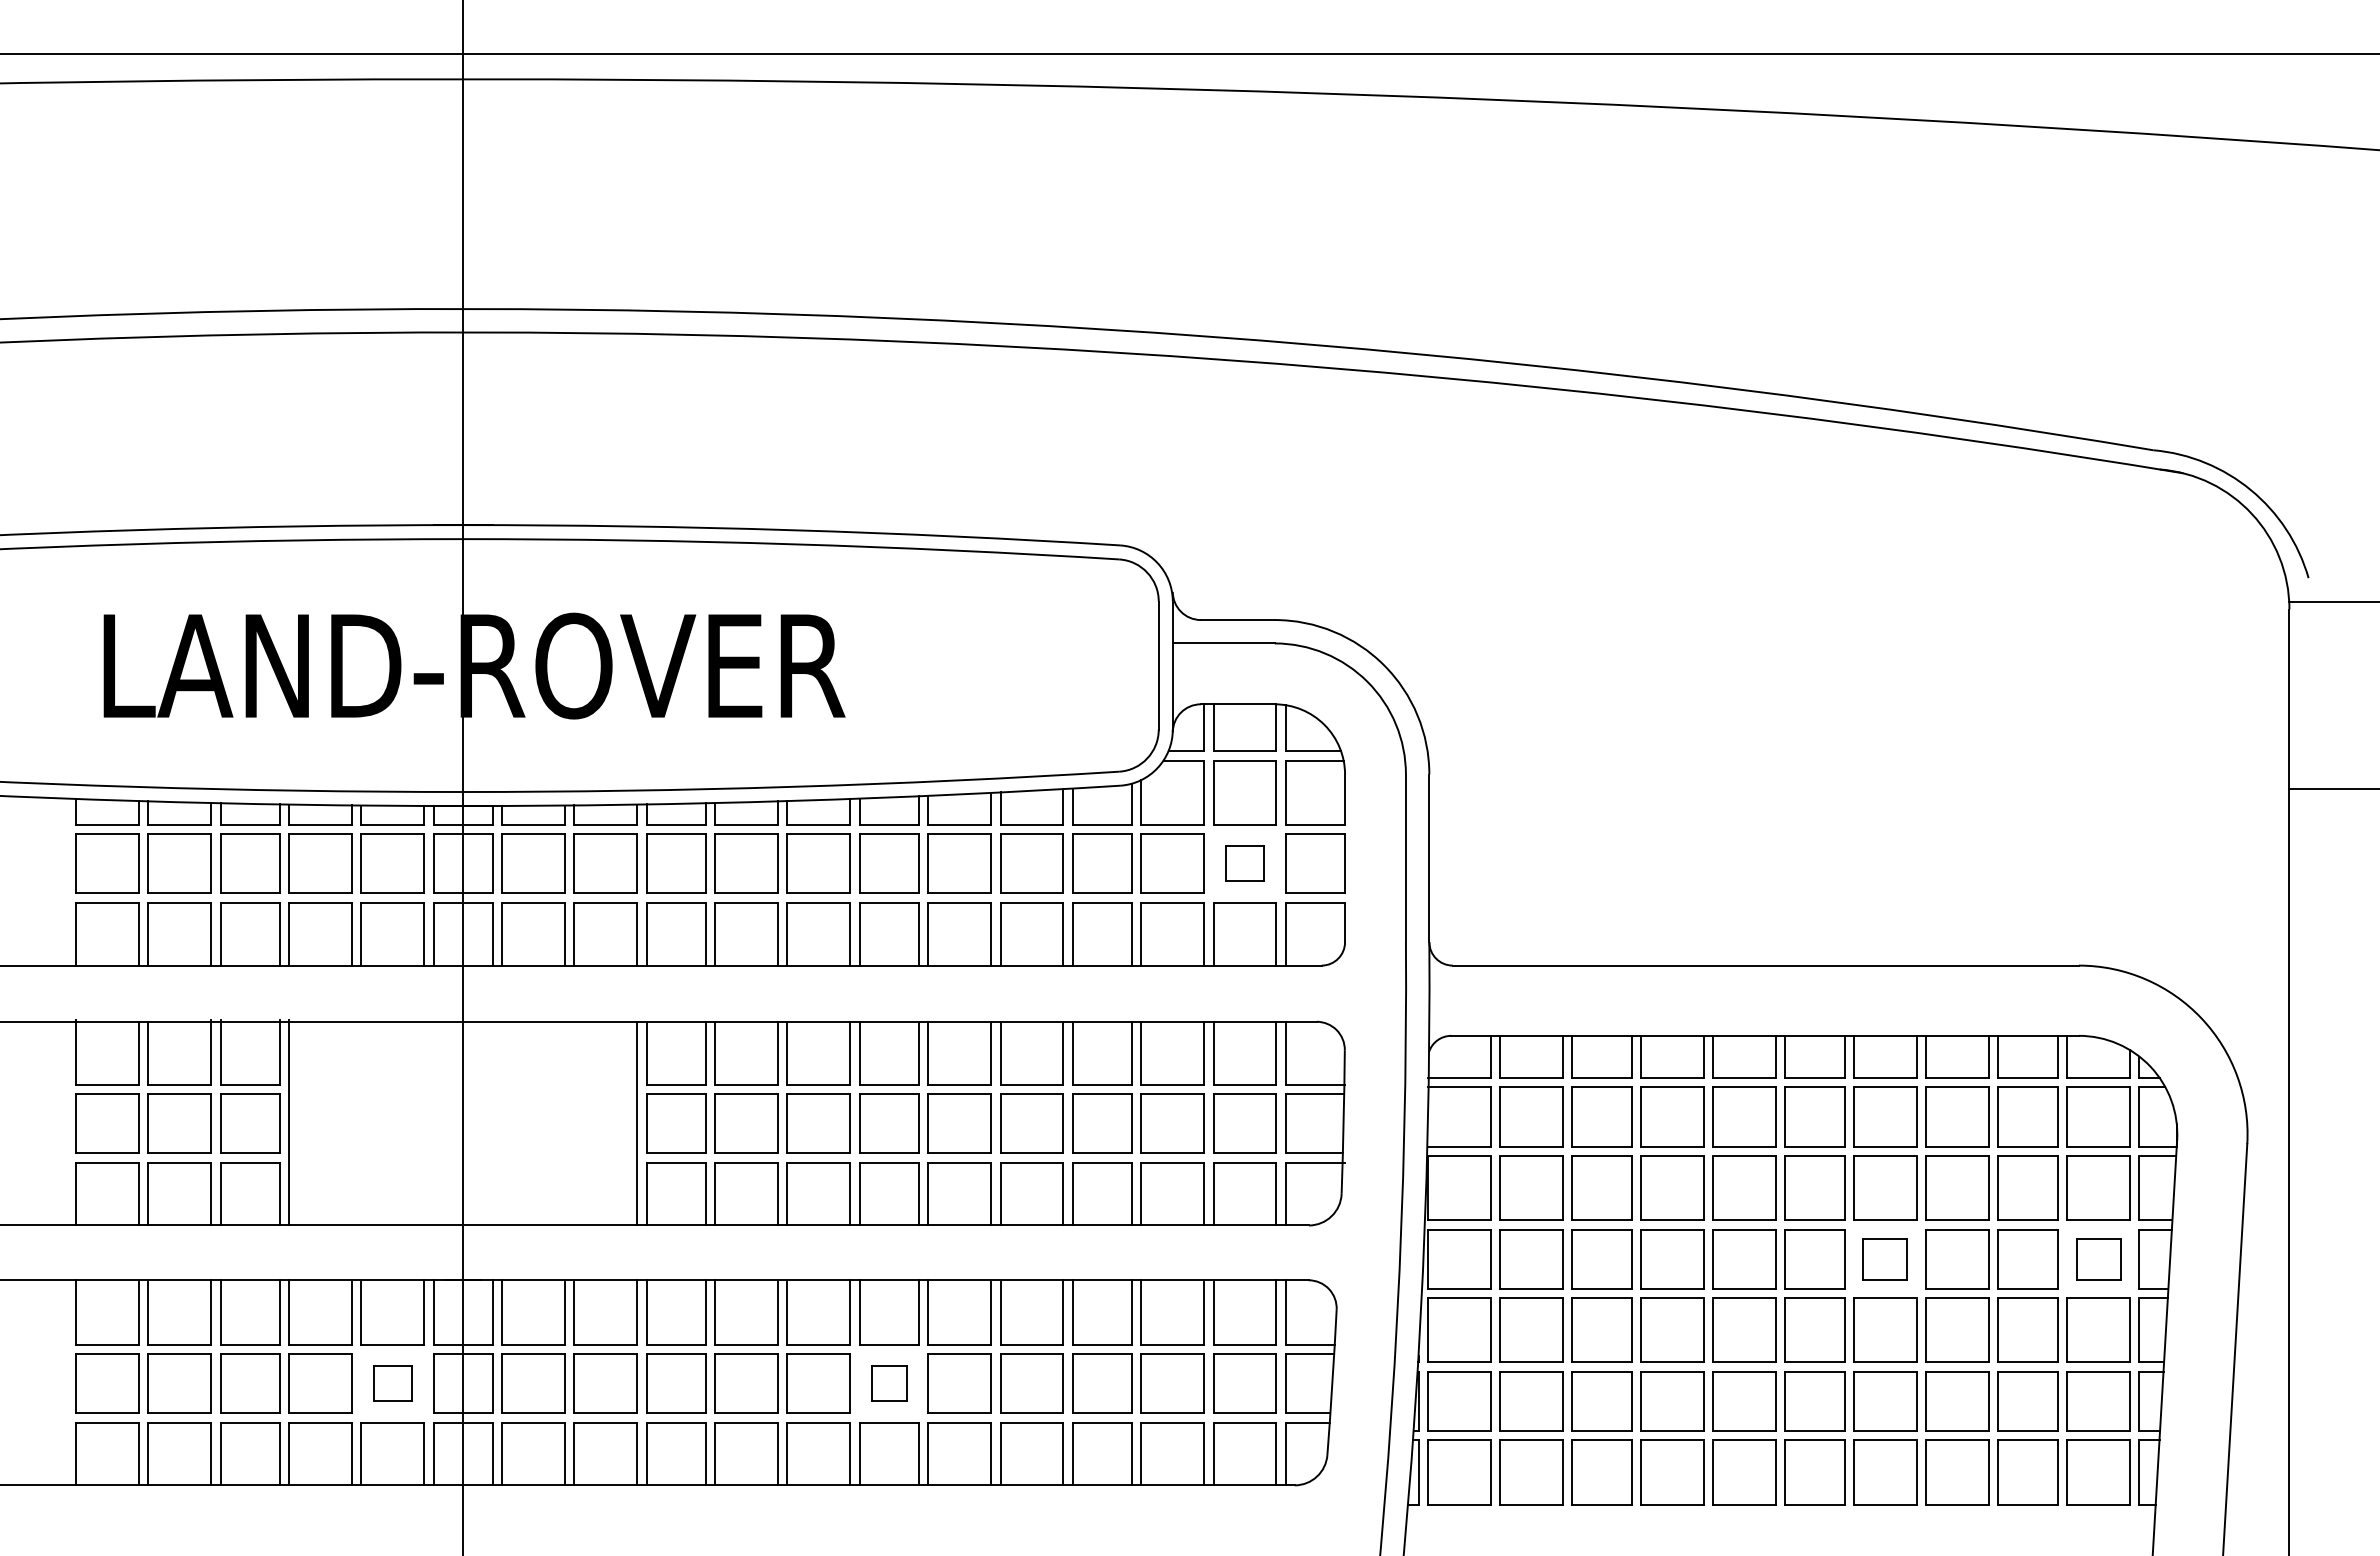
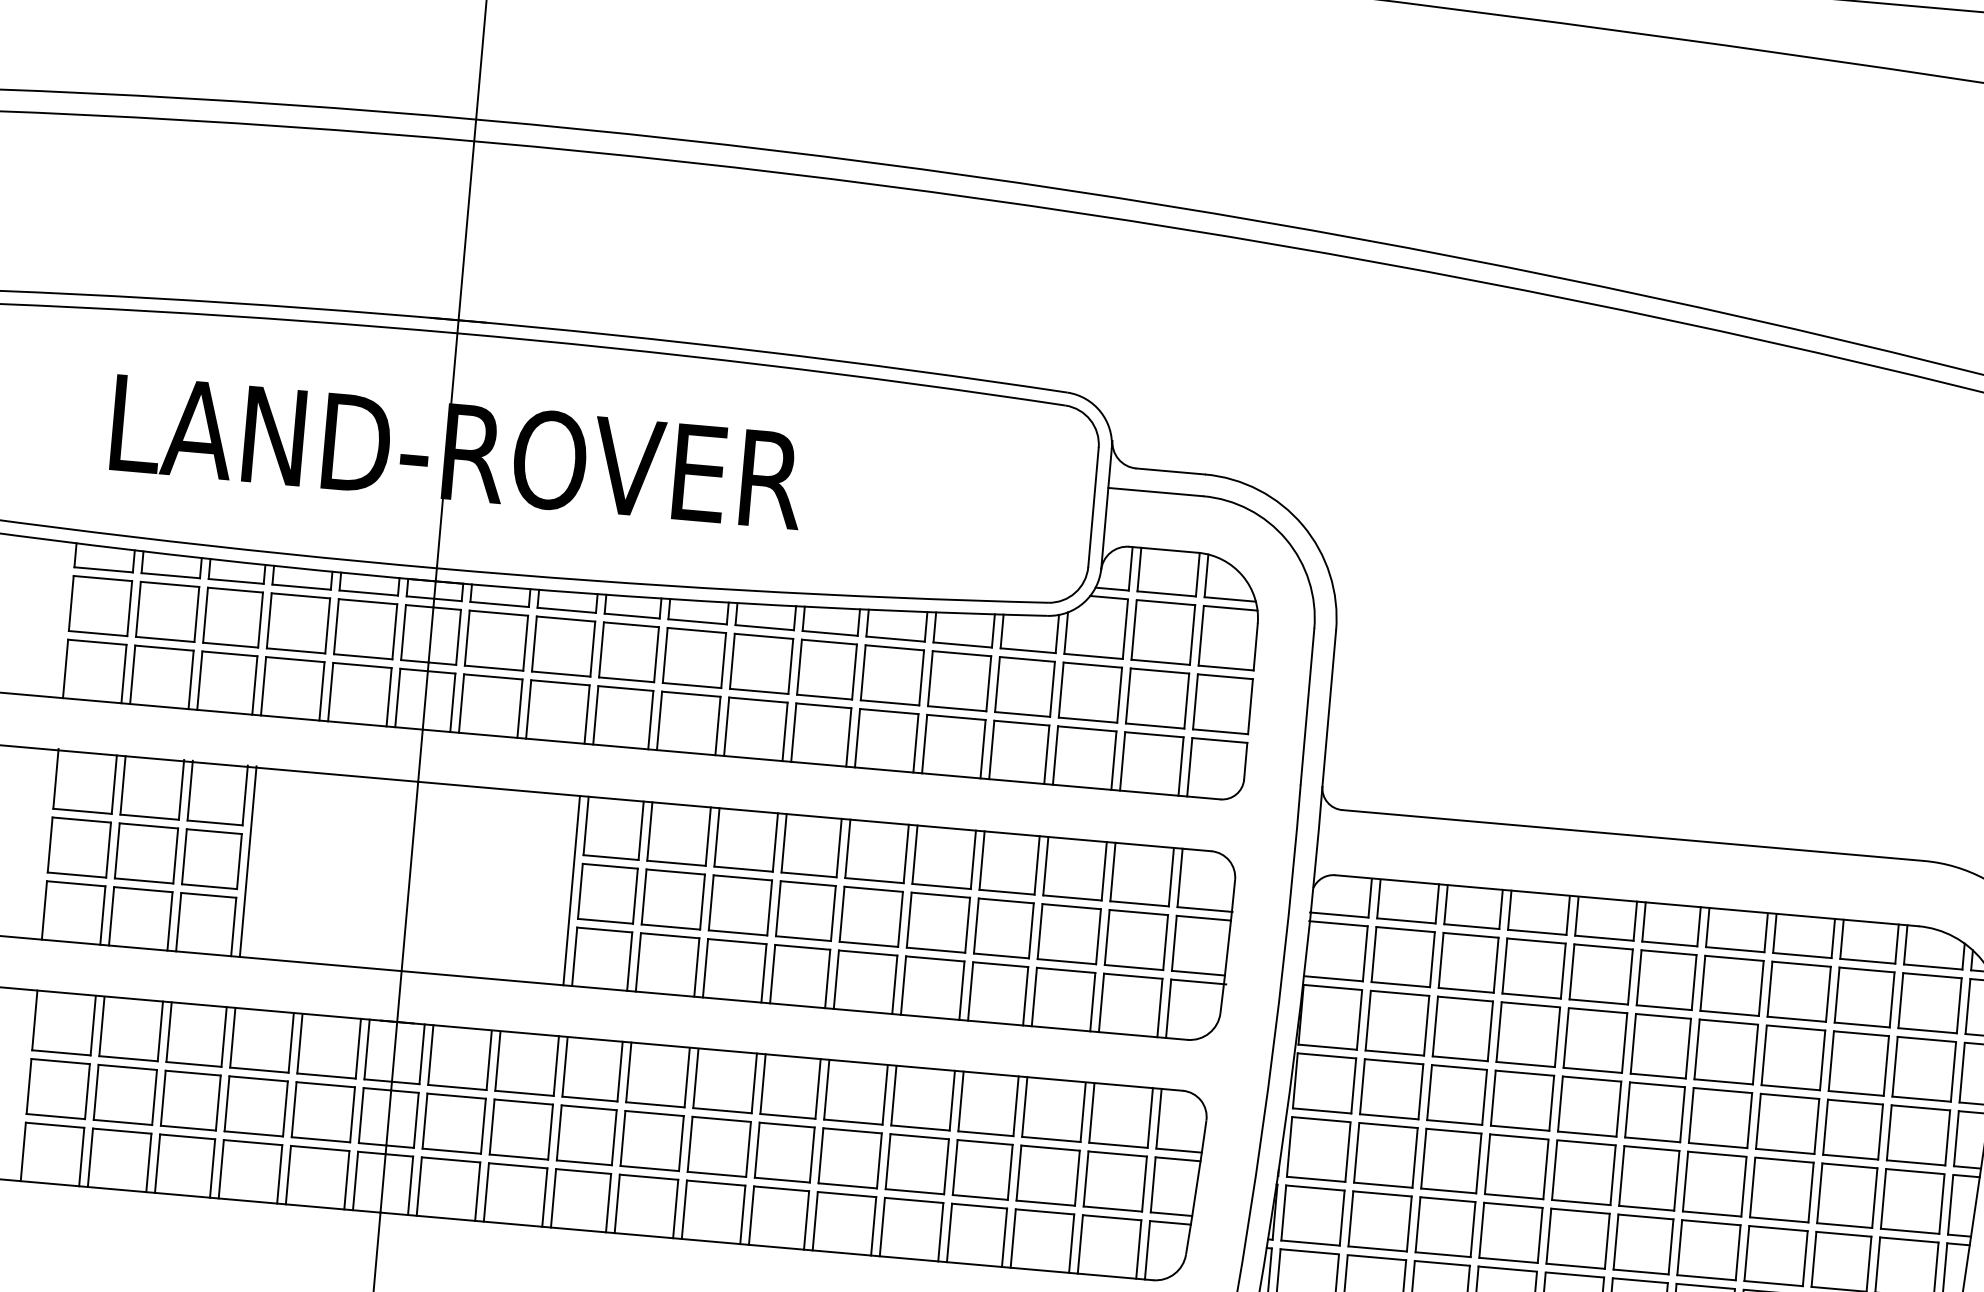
part: (1244, 863) -> (1157, 698), size x1.67
part: (1885, 1259) -> (1720, 1118), size x1.43
part: (2098, 1259) -> (1918, 1135), size x1.43
part: (392, 1383) -> (323, 1112), size x1.67
part: (889, 1383) -> (784, 1152), size x1.67

